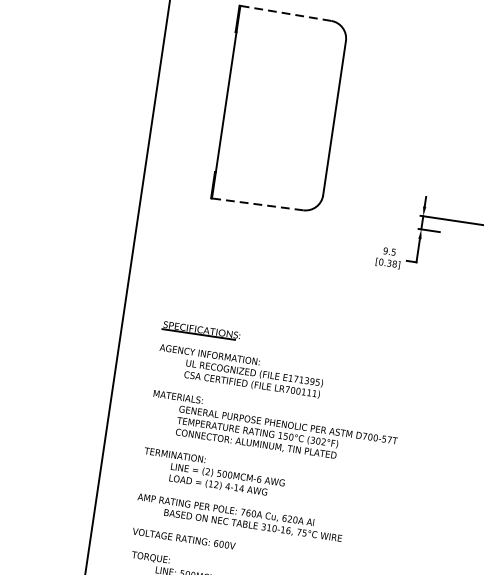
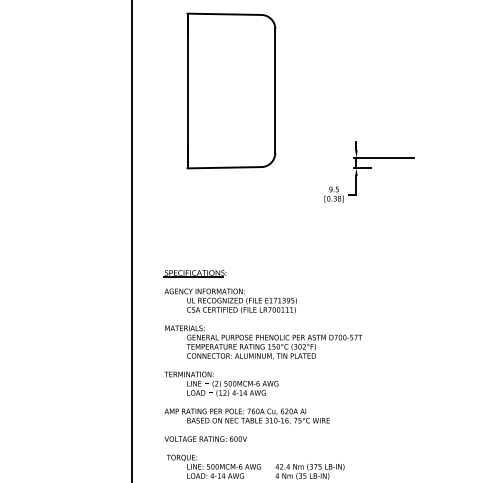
line: (285, 13) -> (224, 14), dashed -> solid
line: (257, 204) -> (224, 167), dashed -> solid

